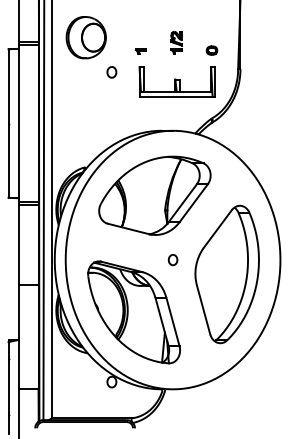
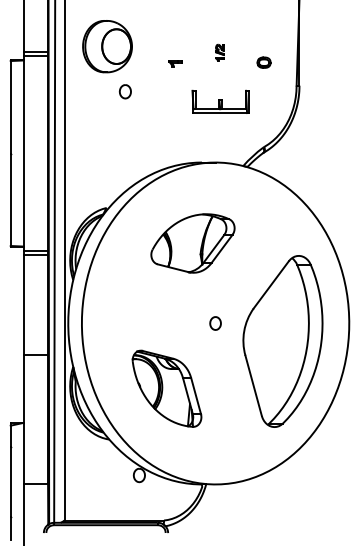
part: (176, 42) -> (219, 52), size x0.6
part: (111, 72) -> (124, 91), moved
part: (177, 81) -> (220, 101), size x0.6
part: (154, 195) -> (192, 243), size x0.6
part: (133, 312) -> (166, 388), size x0.6

